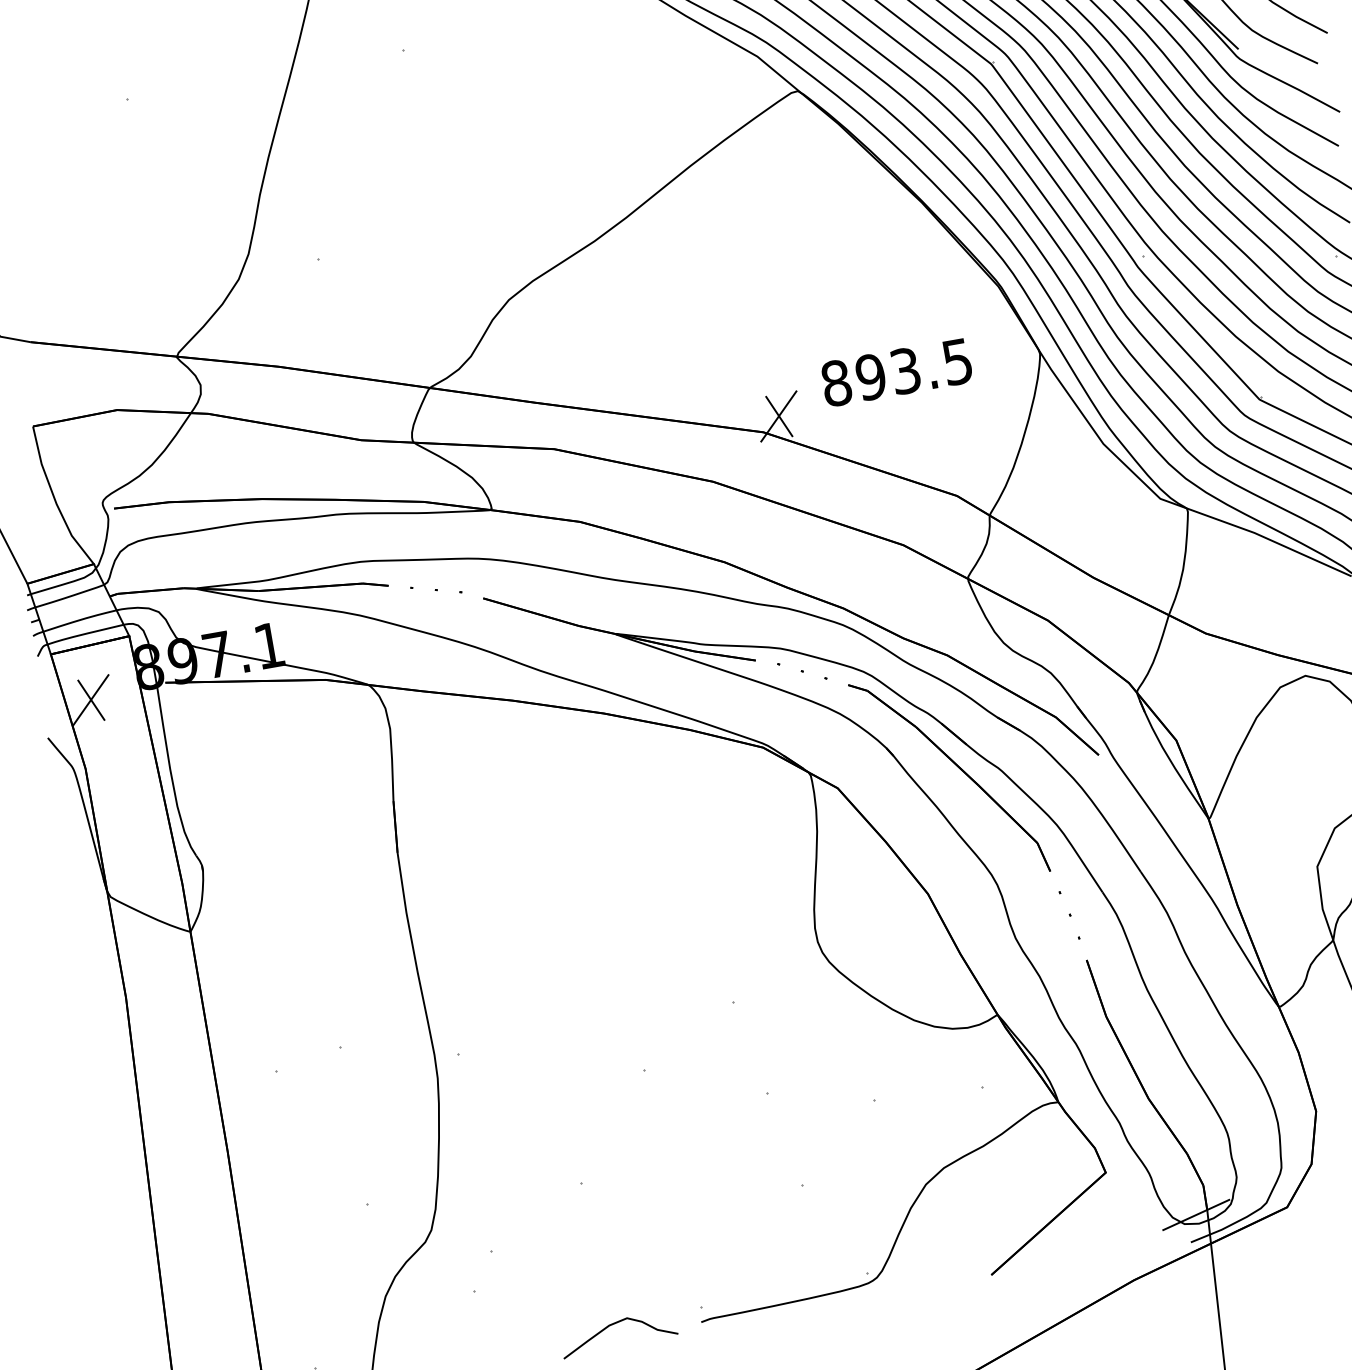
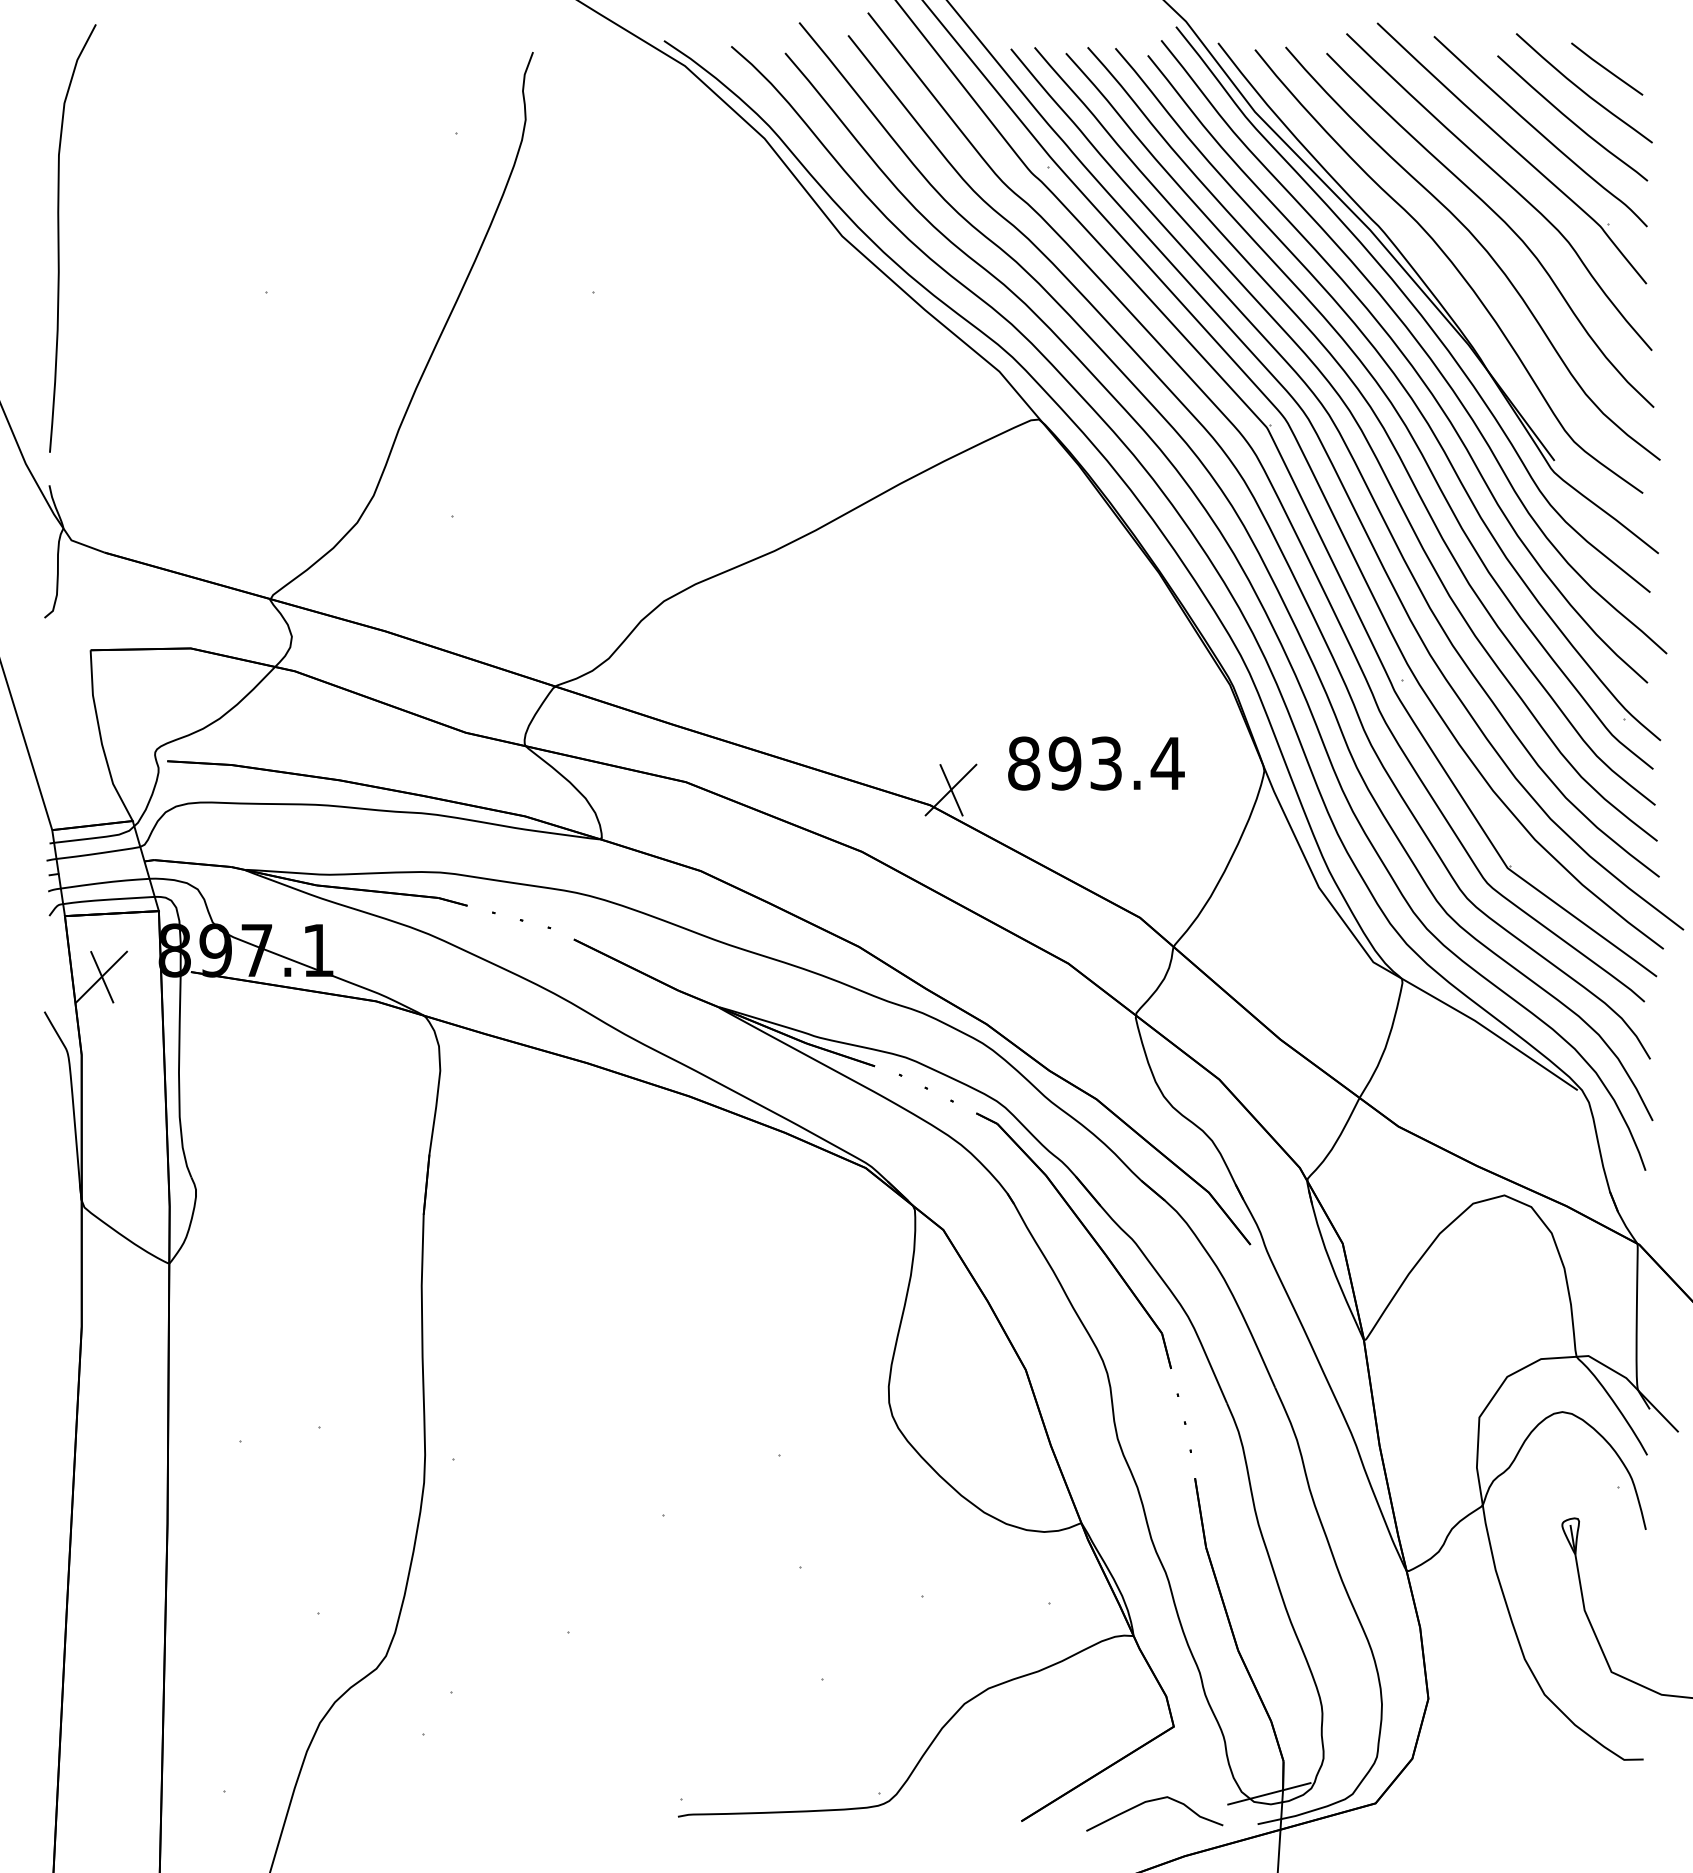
text: (957, 361) -> (1167, 763), 893.5 -> 893.4
curve: (616, 1323) -> (1153, 1801), moved

